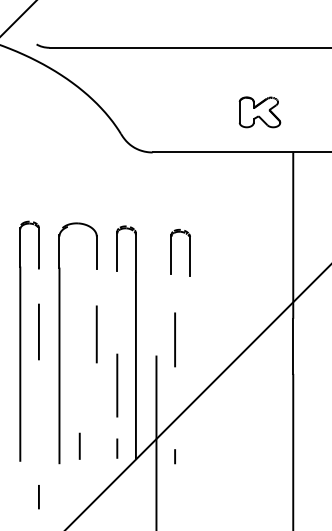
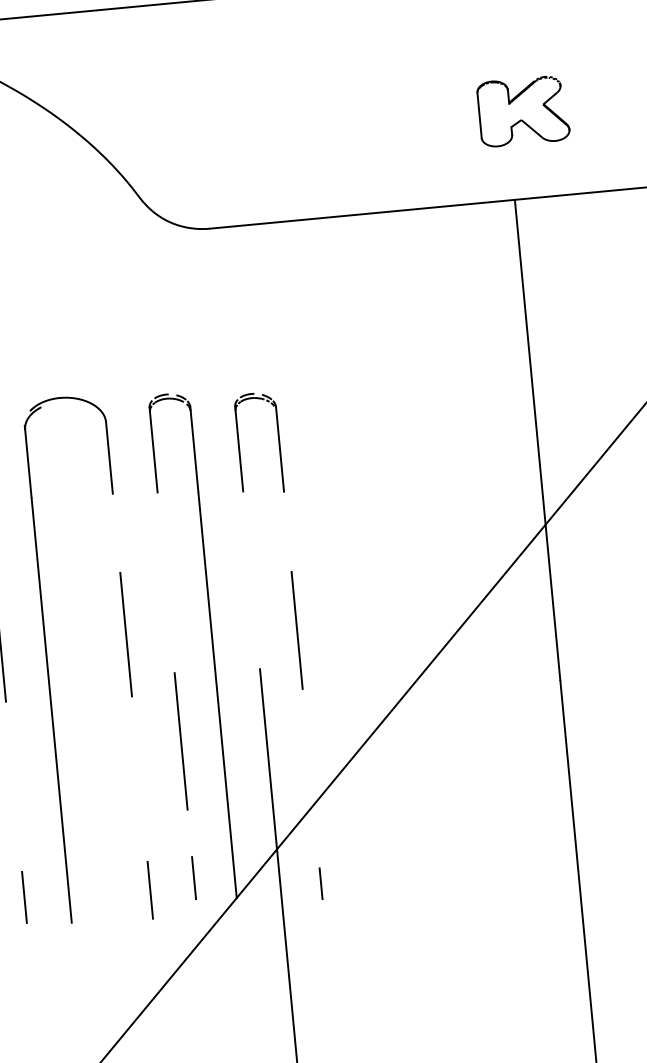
part: (259, 112) -> (522, 111), moved
part: (171, 252) -> (238, 444), moved
line: (79, 445) -> (149, 888), moved
line: (38, 497) -> (23, 898), moved

